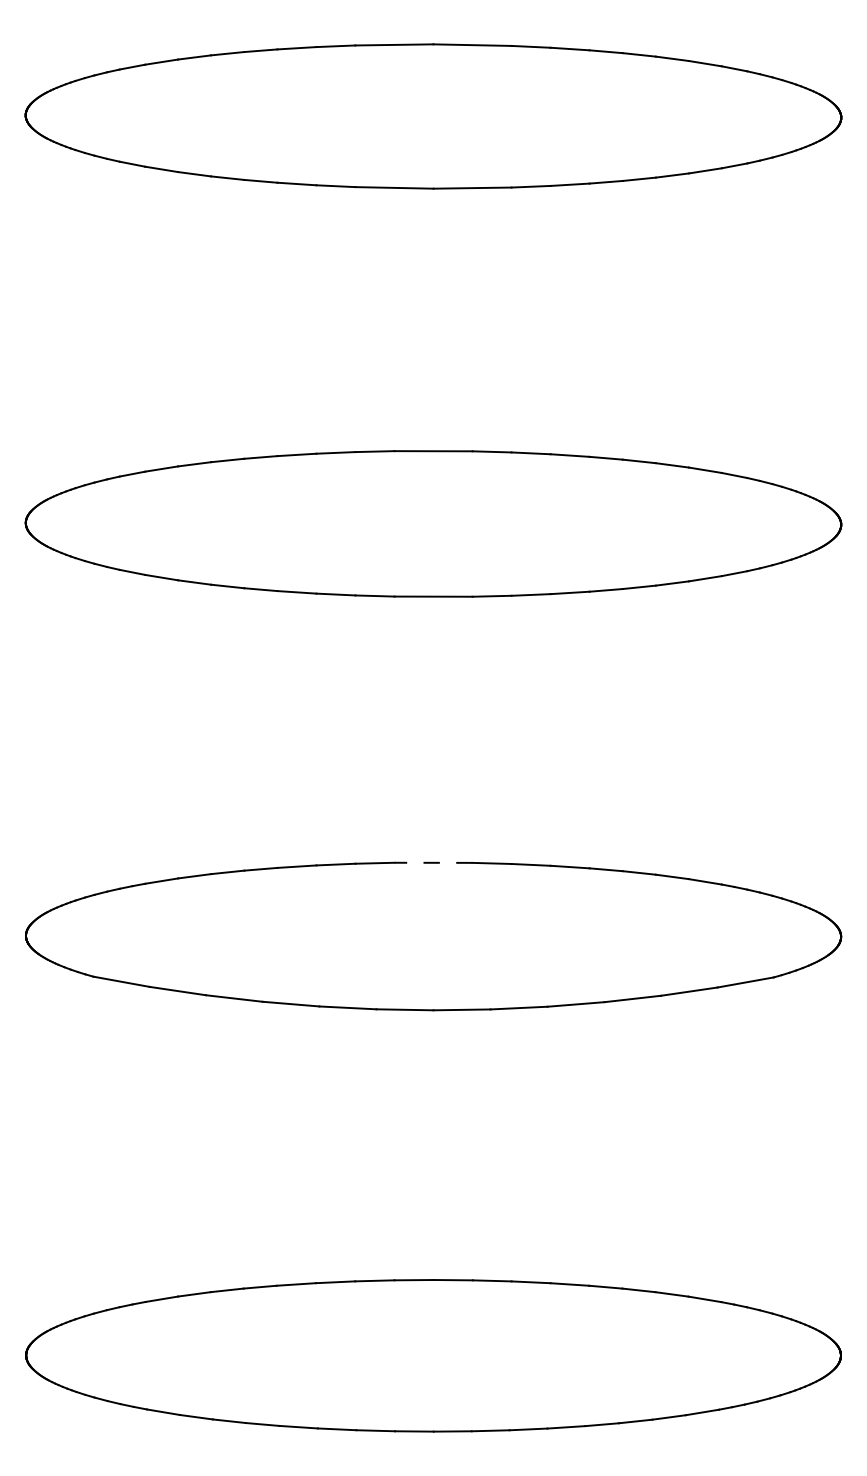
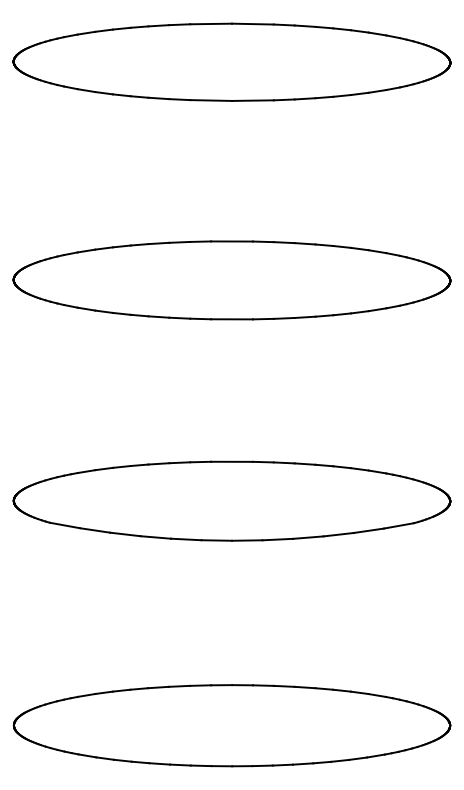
line: (434, 862) -> (232, 461), dashed -> solid

